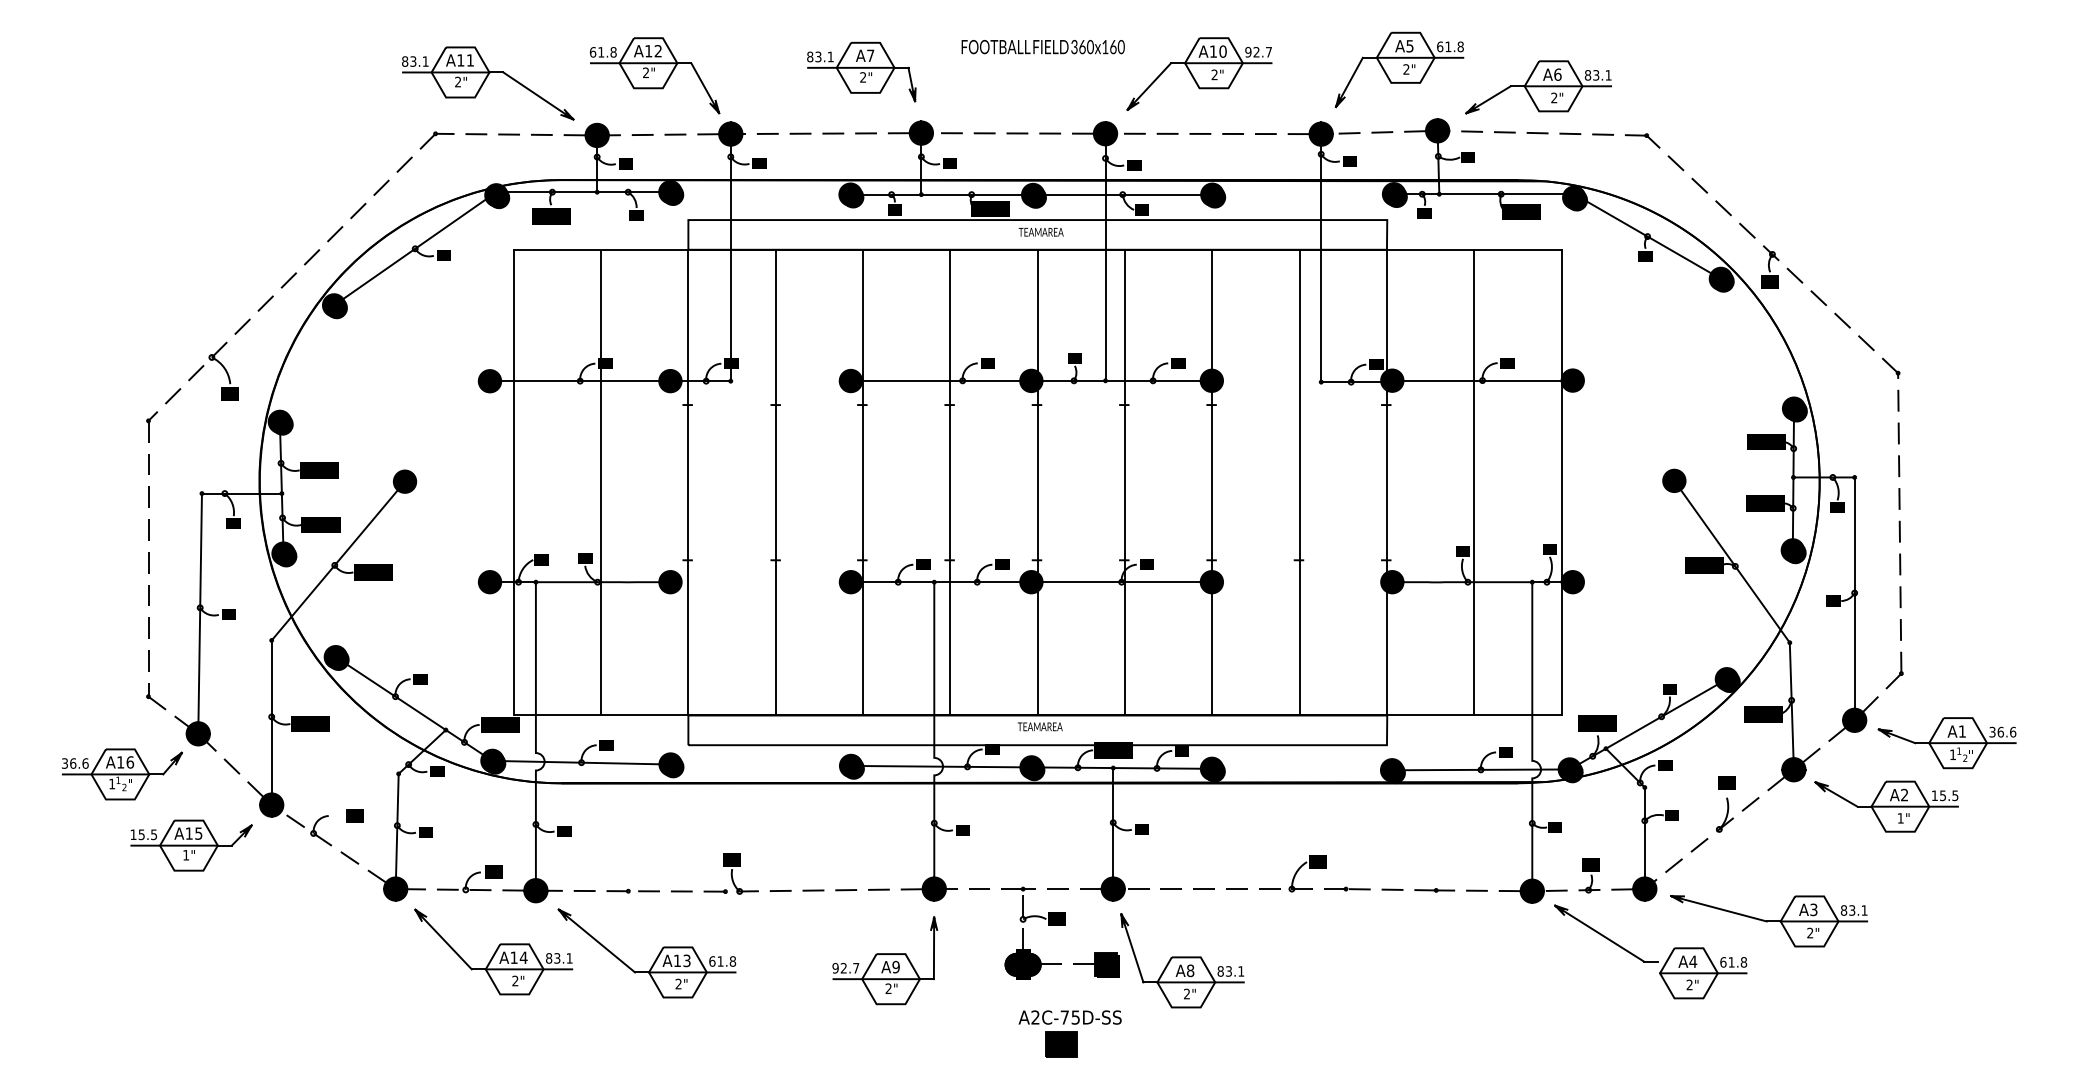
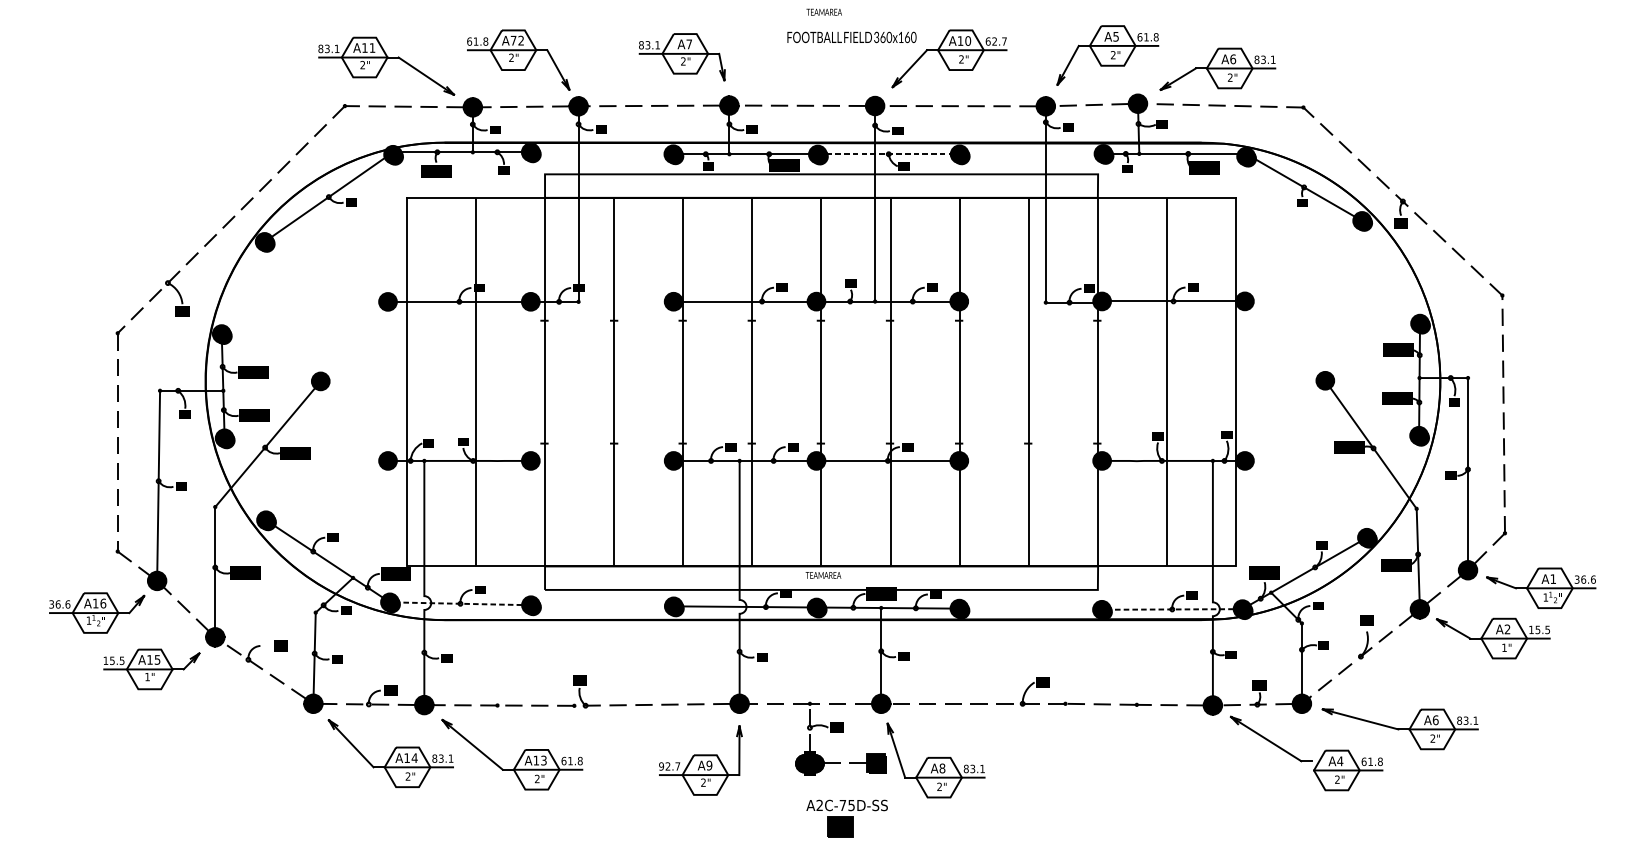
text: (1042, 47) -> (851, 37), moved
text: (648, 51) -> (513, 40), A12 -> A72
text: (1248, 51) -> (988, 40), 92.7 -> 62.7
line: (1123, 194) -> (889, 154), solid -> dashed
text: (1040, 232) -> (823, 12), moved
line: (581, 762) -> (460, 603), solid -> dashed
line: (1480, 769) -> (1171, 609), solid -> dashed
text: (1813, 909) -> (1435, 719), A3 -> A6

